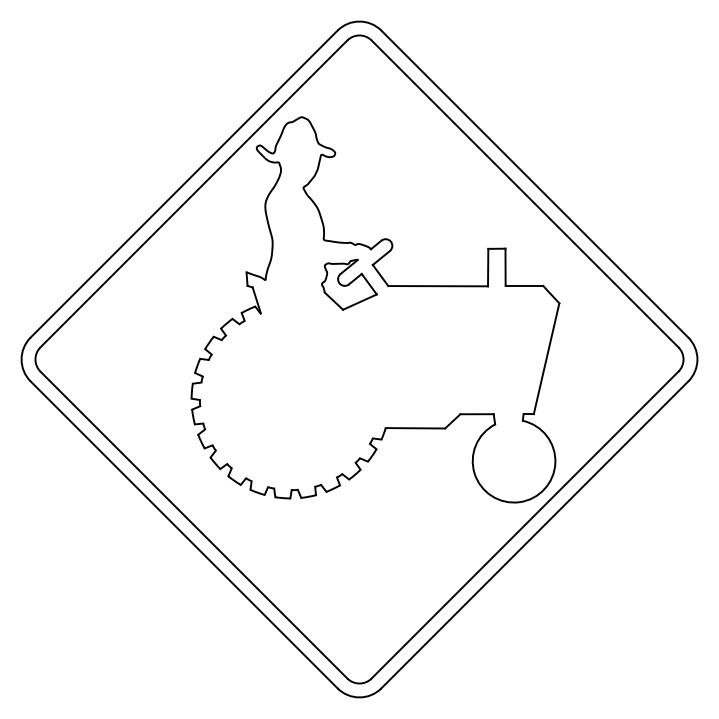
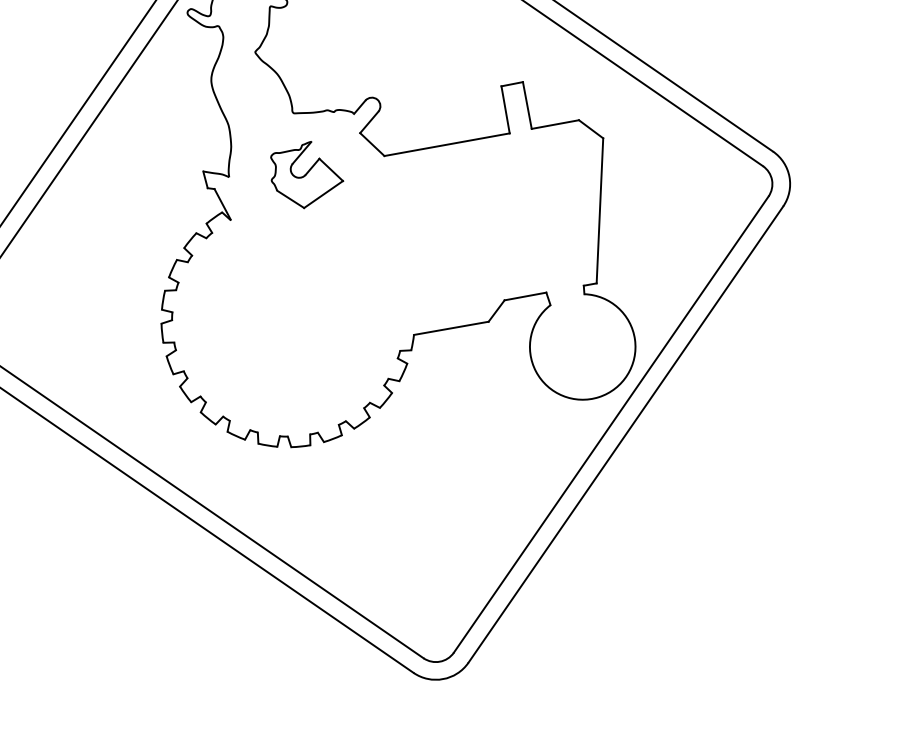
part: (349, 284) -> (306, 174), moved

